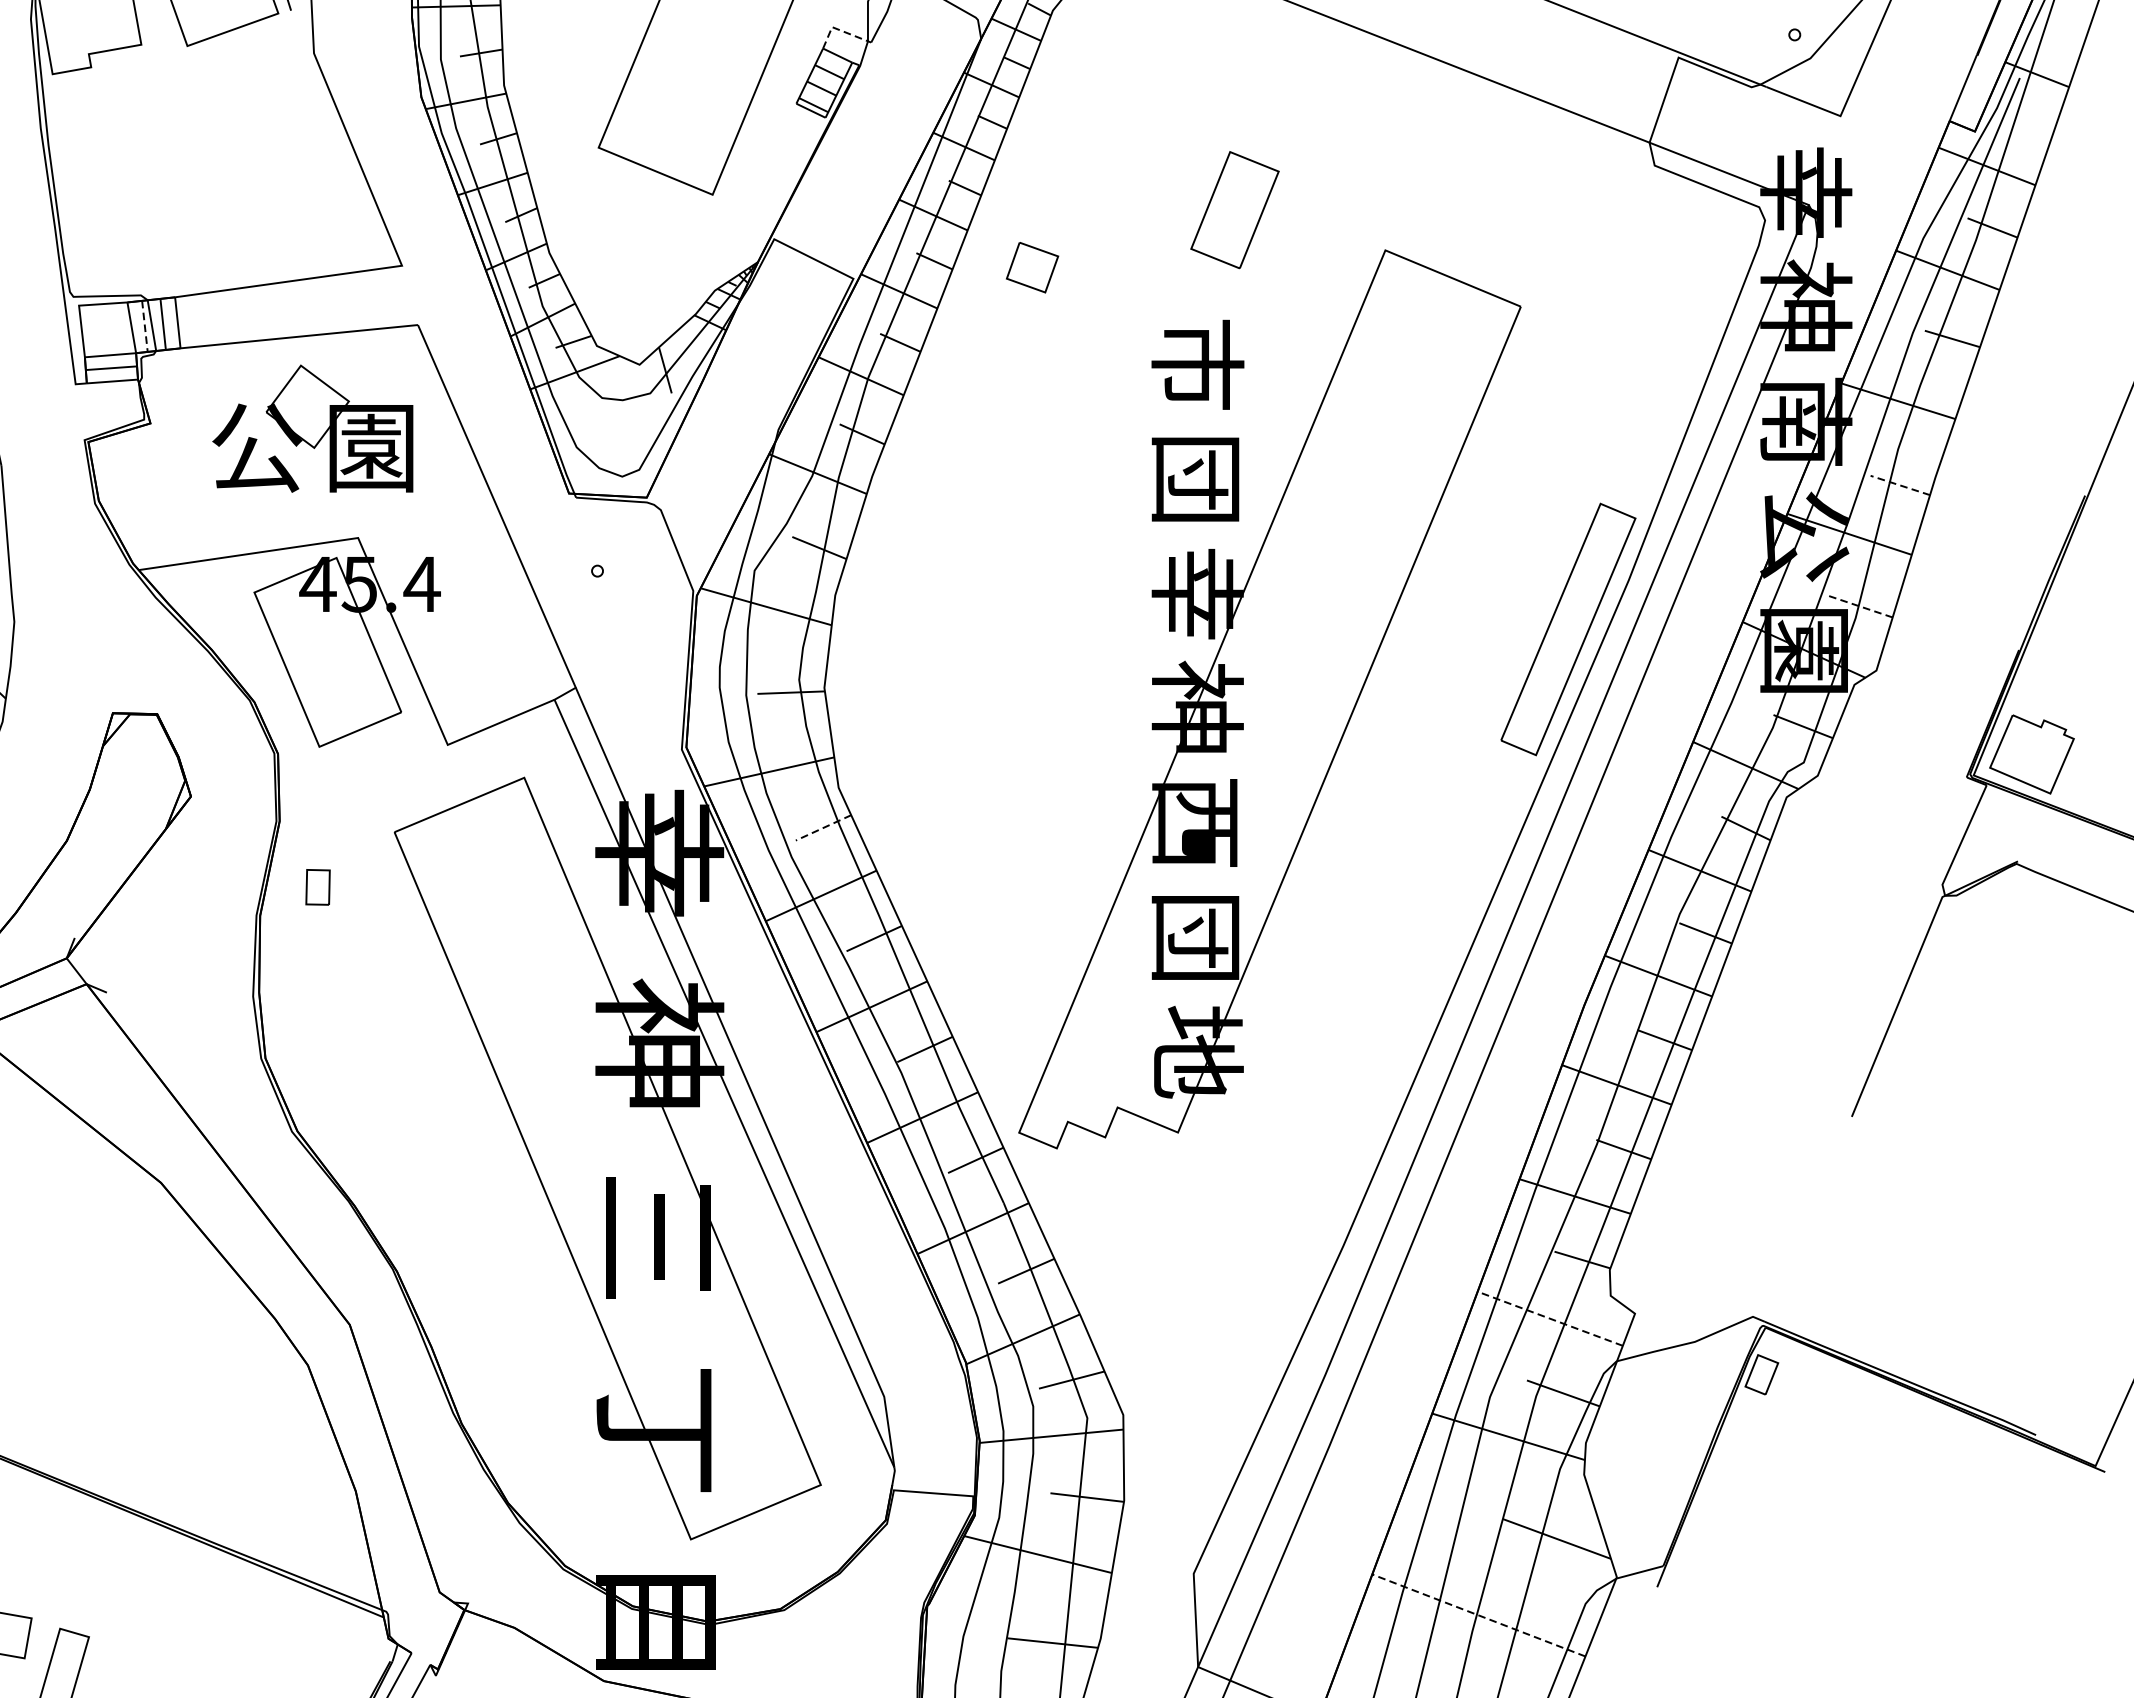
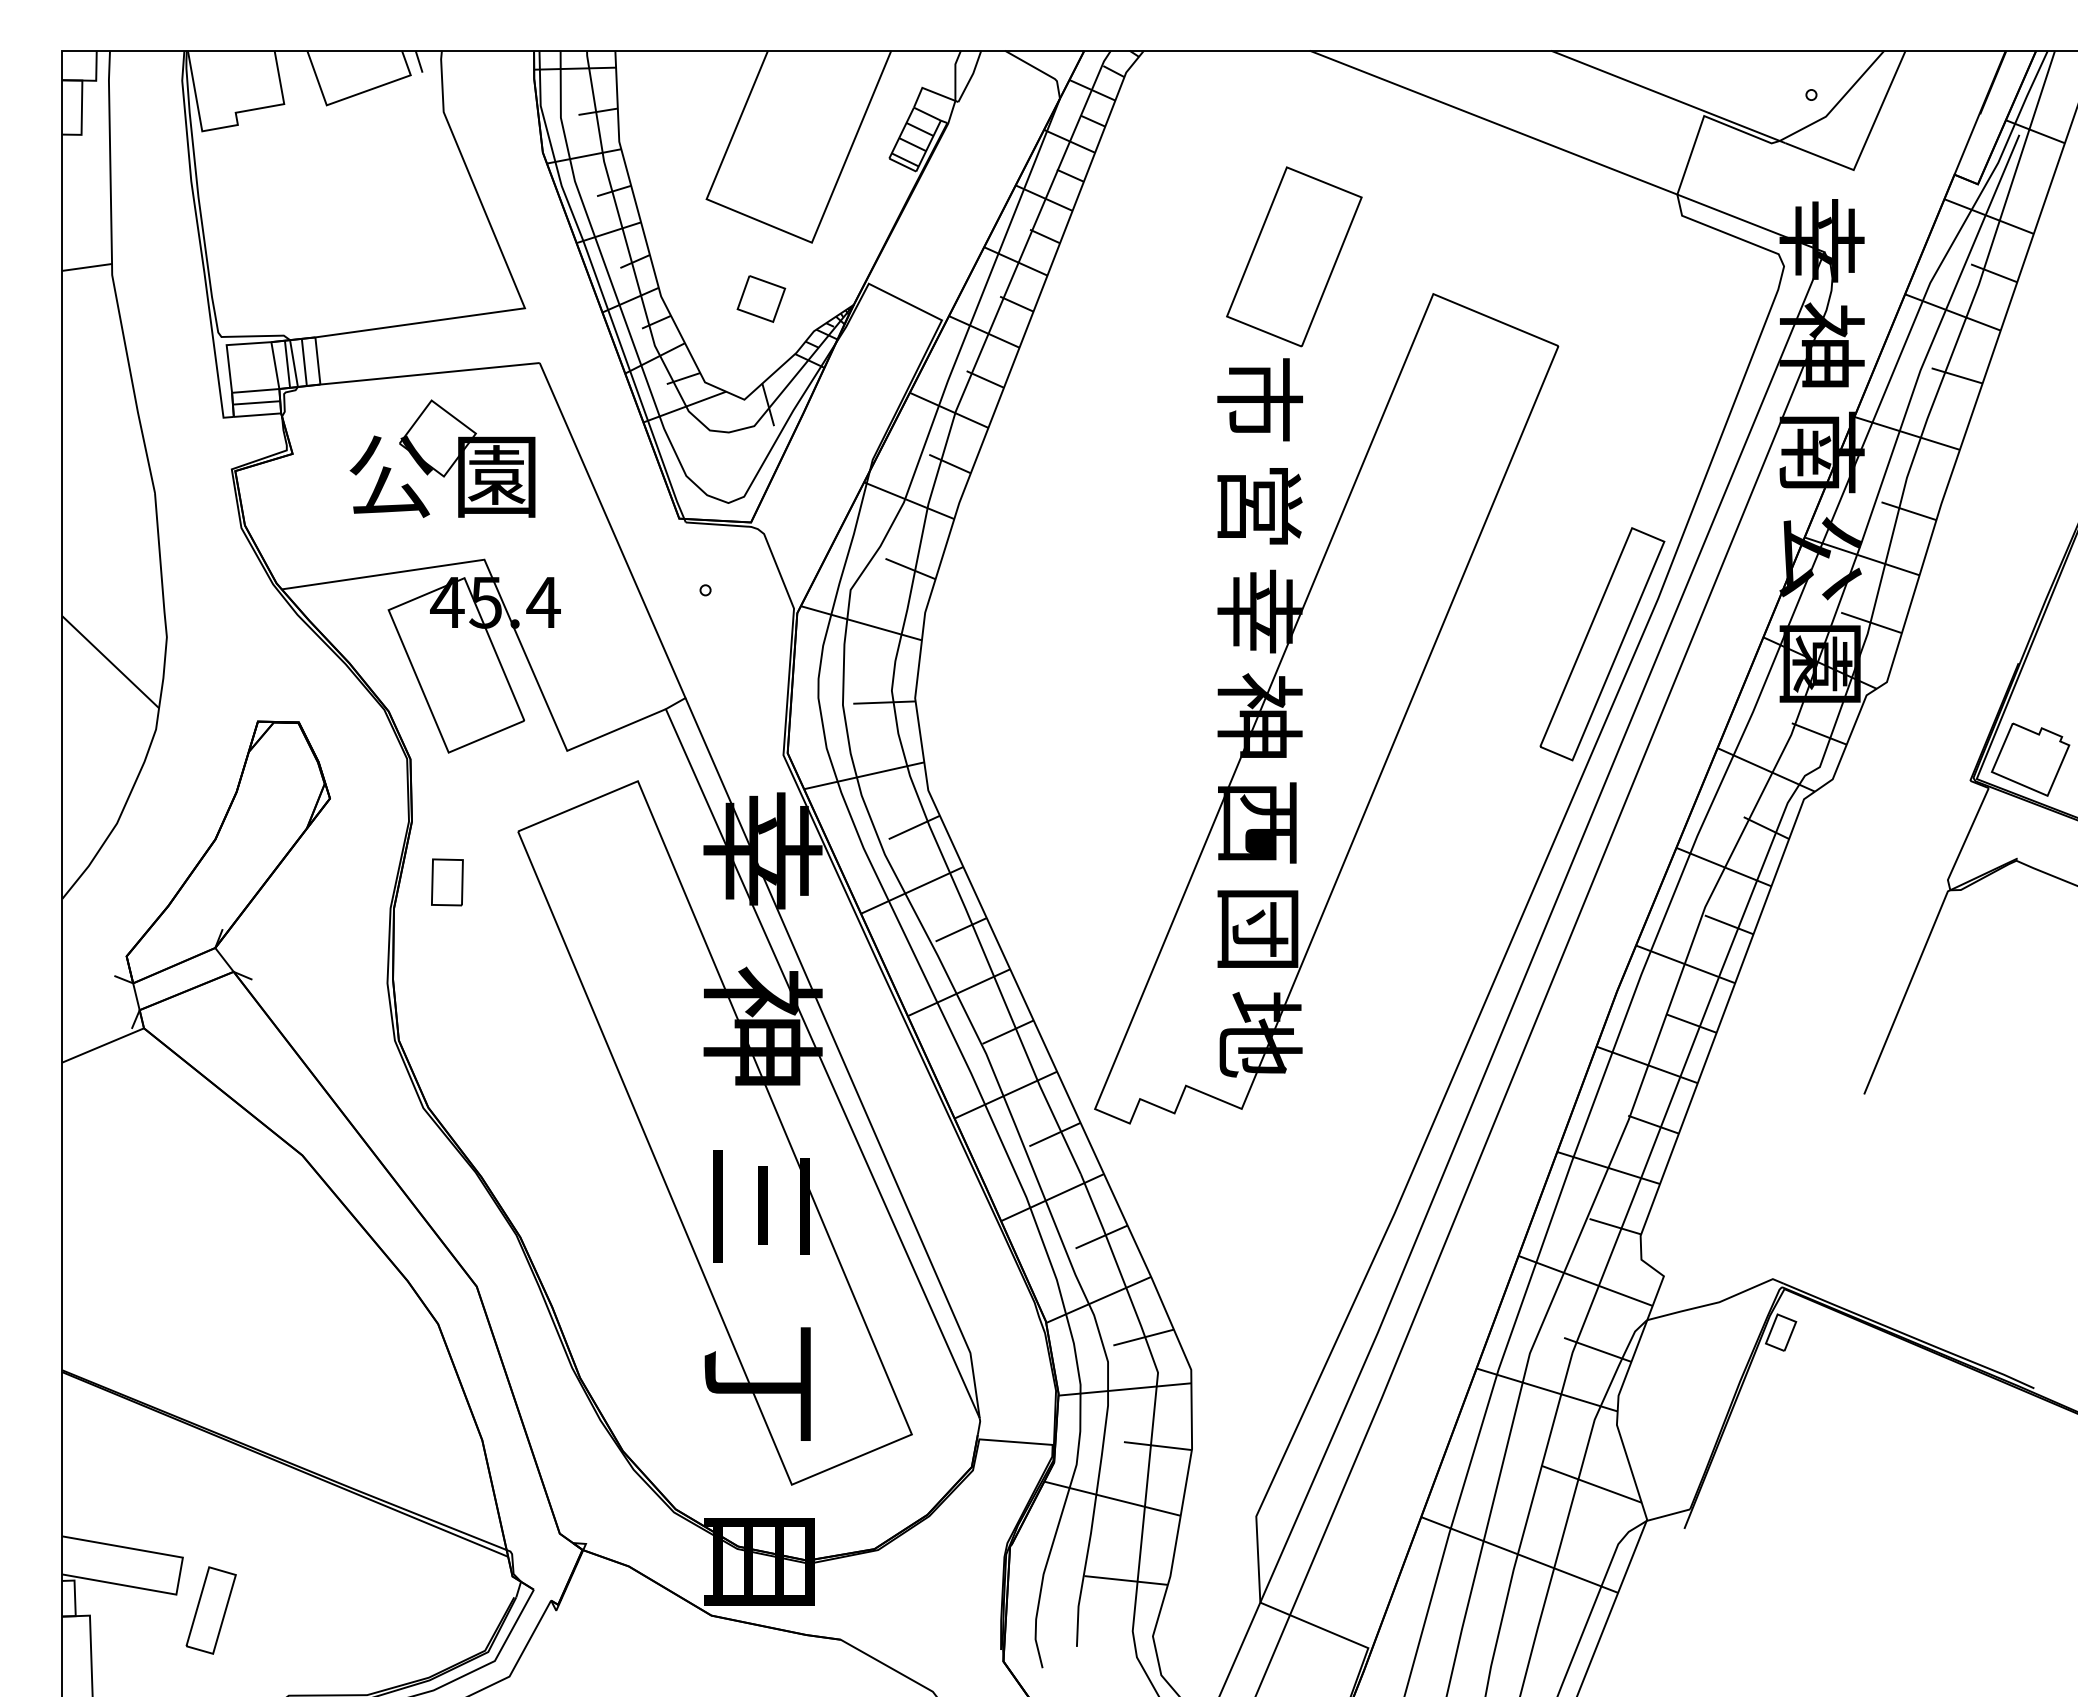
line: (839, 30) -> (929, 90), dashed -> solid
part: (1235, 209) -> (1294, 256), size x1.67
part: (1032, 267) -> (761, 298), moved
line: (144, 326) -> (287, 364), dashed -> solid
text: (1197, 479) -> (1259, 505), 団 -> 営
line: (1900, 485) -> (1909, 511), dashed -> solid
line: (1859, 605) -> (1871, 622), dashed -> solid
line: (822, 827) -> (913, 827), dashed -> solid
part: (318, 887) -> (447, 882), size x1.43
line: (1550, 1318) -> (1585, 1280), dashed -> solid
line: (1478, 1614) -> (1519, 1554), dashed -> solid

